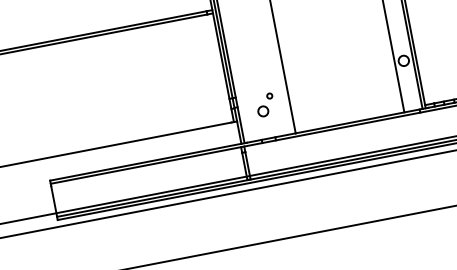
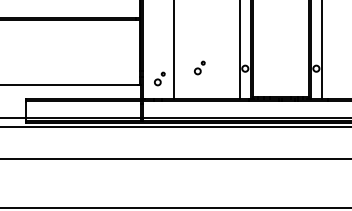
part: (327, 73) -> (199, 67), added

